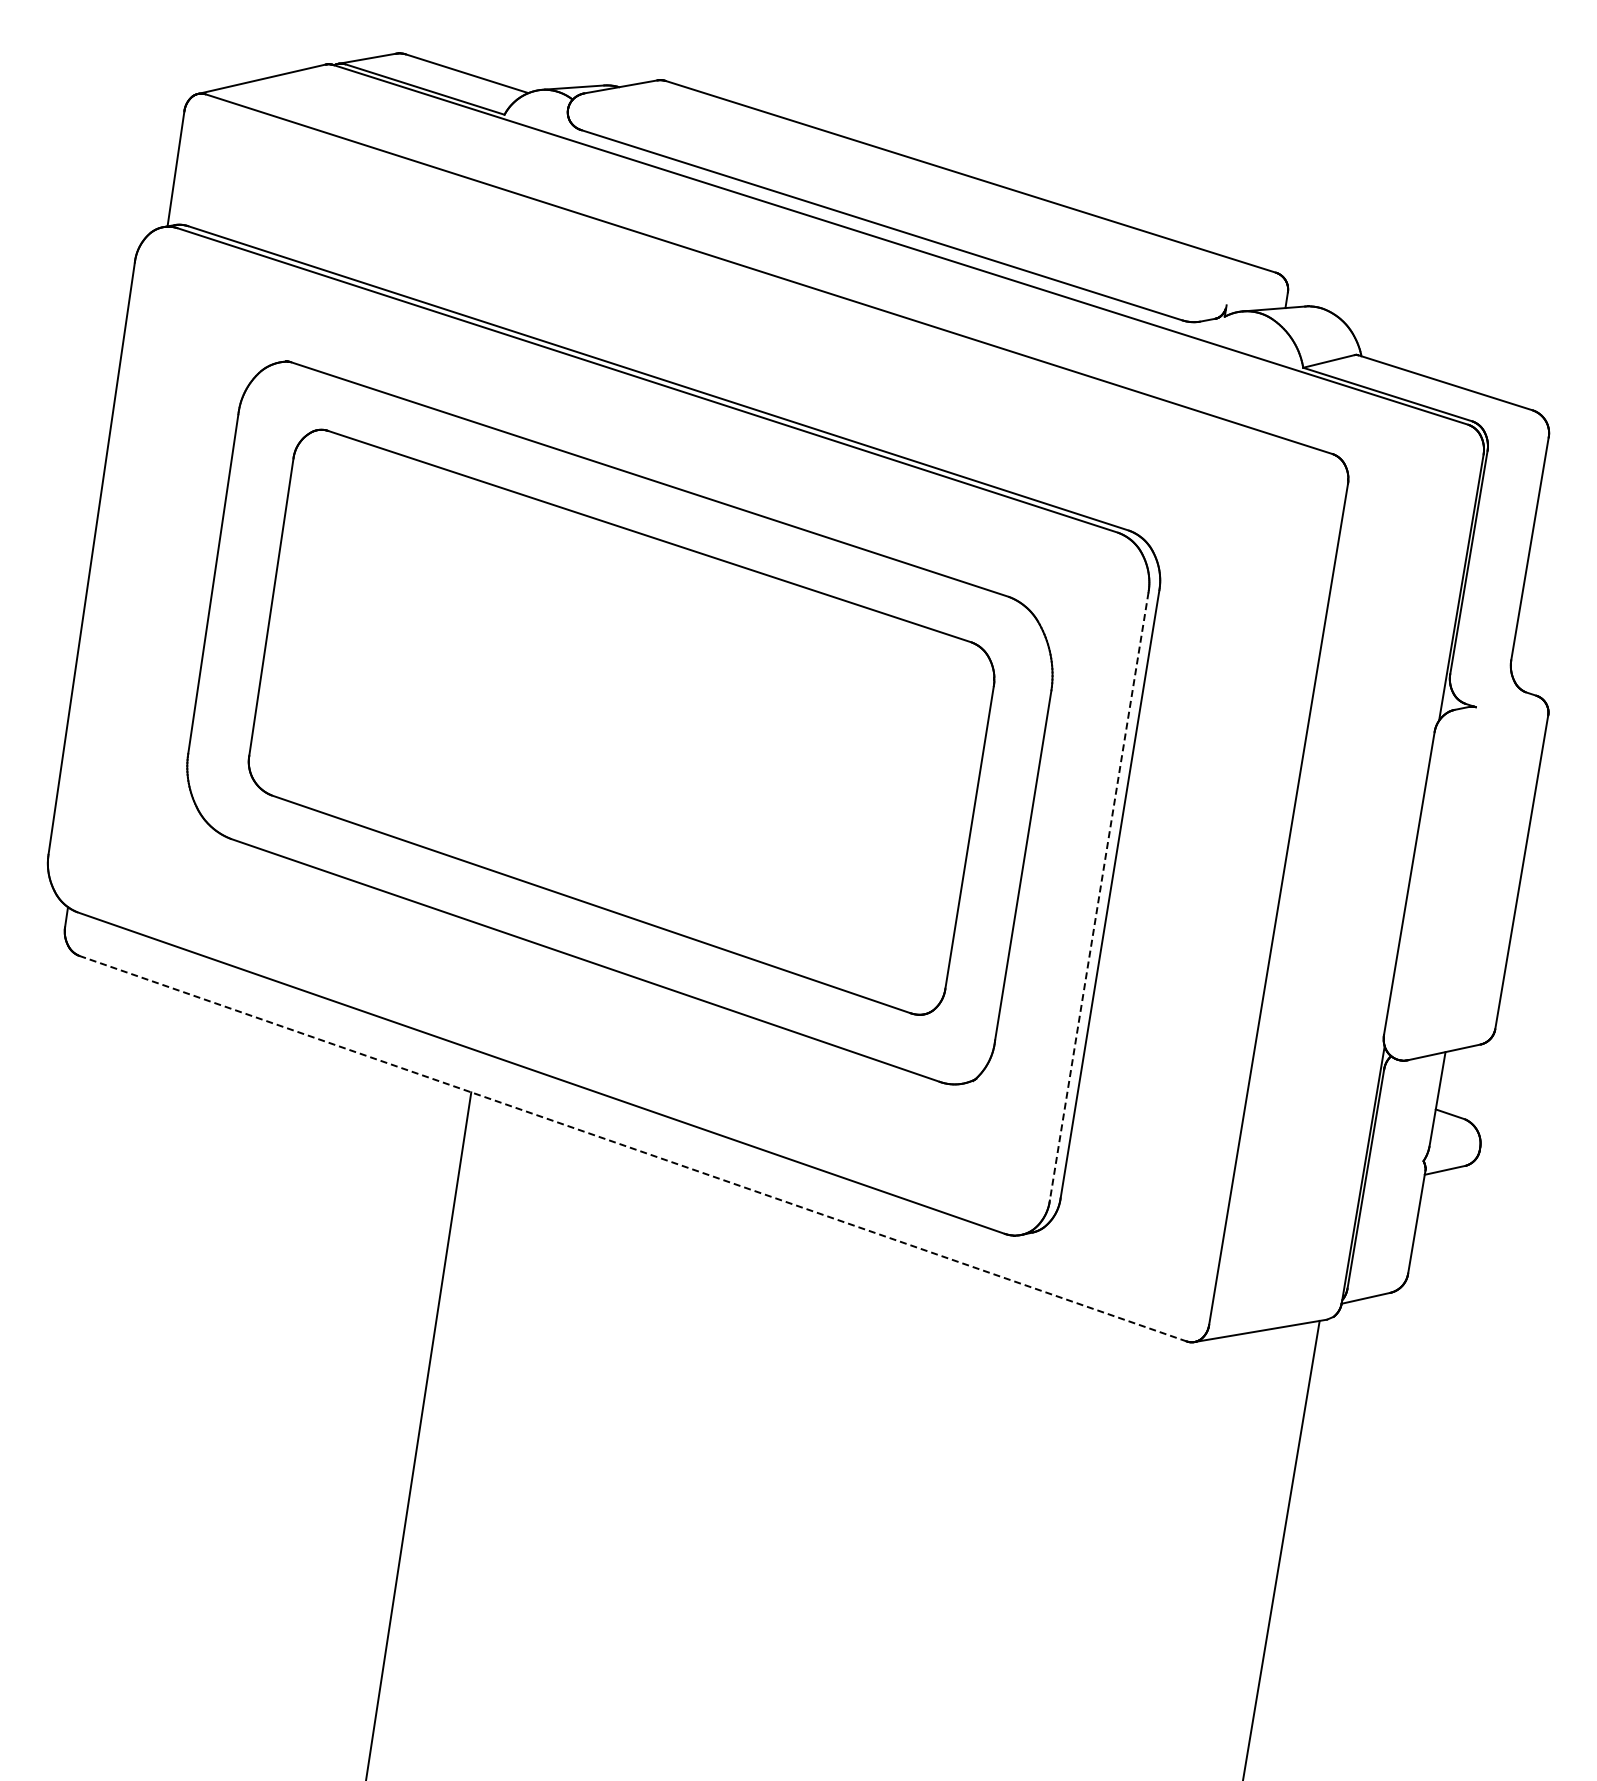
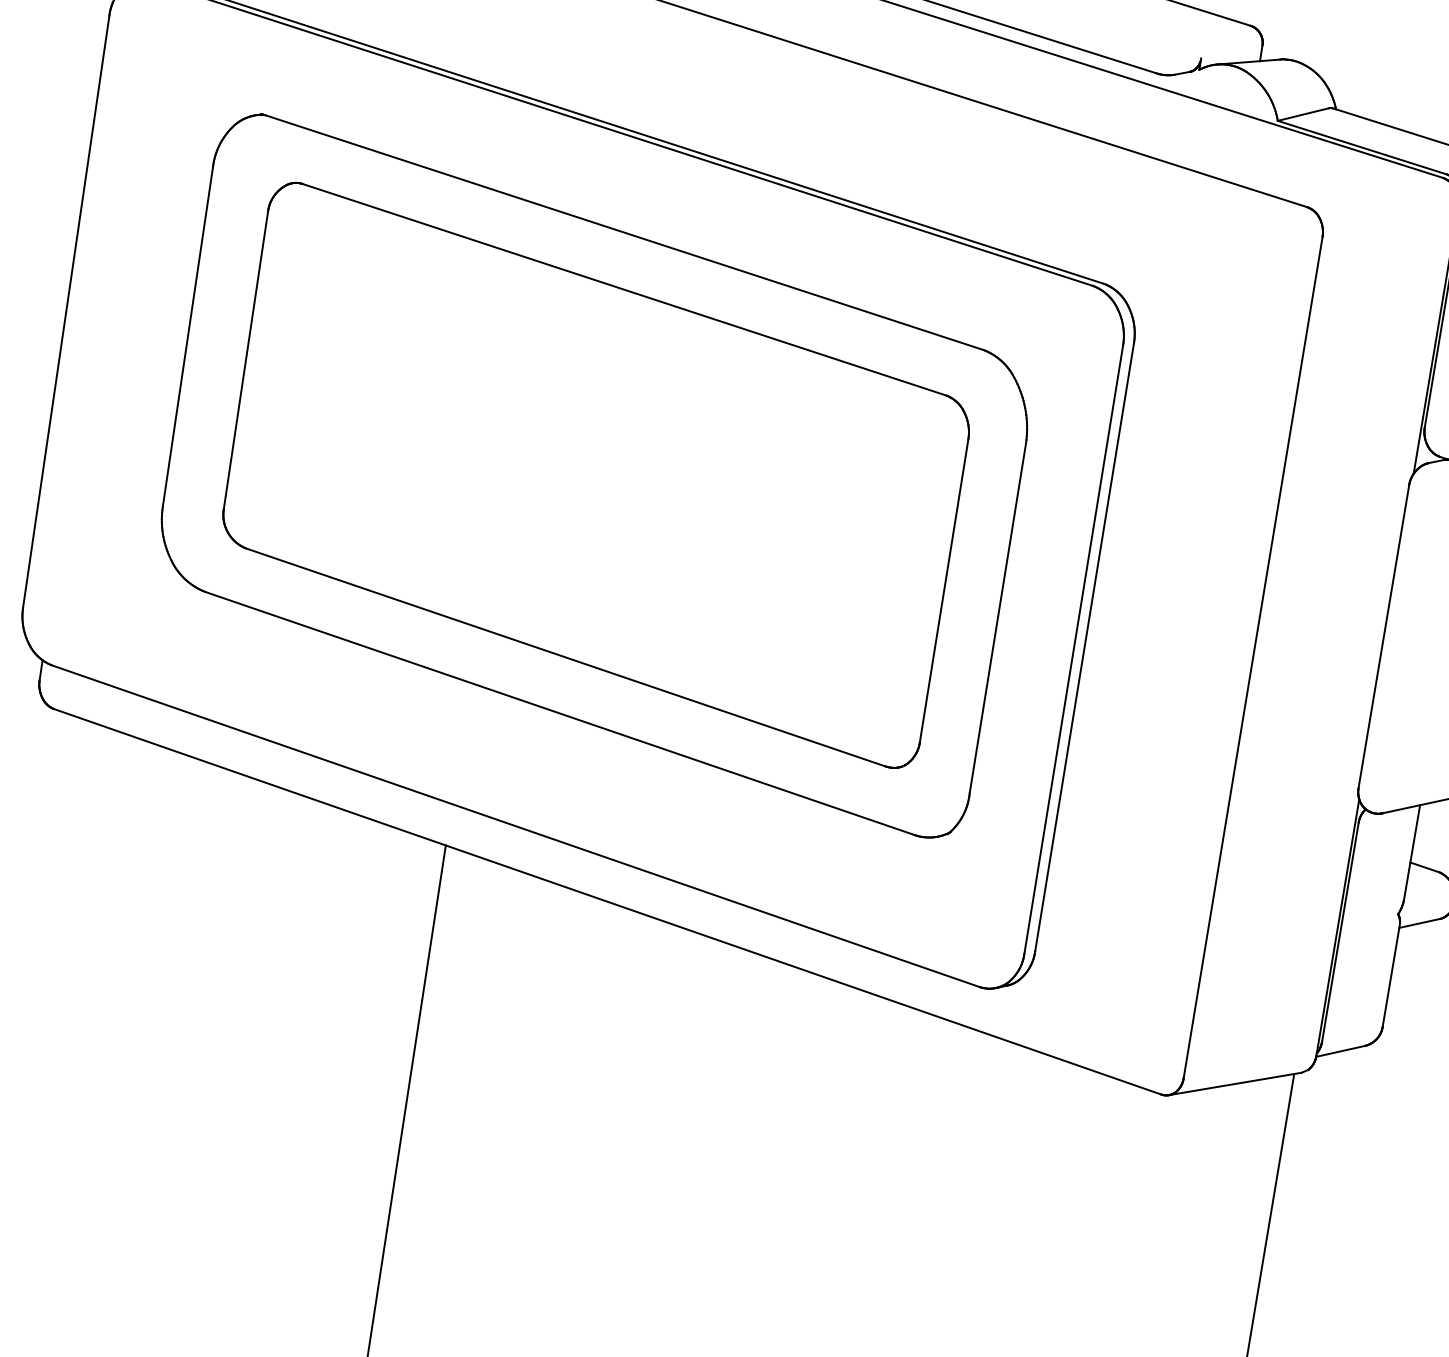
line: (1099, 896) -> (1074, 649), dashed -> solid
line: (633, 1148) -> (608, 901), dashed -> solid

